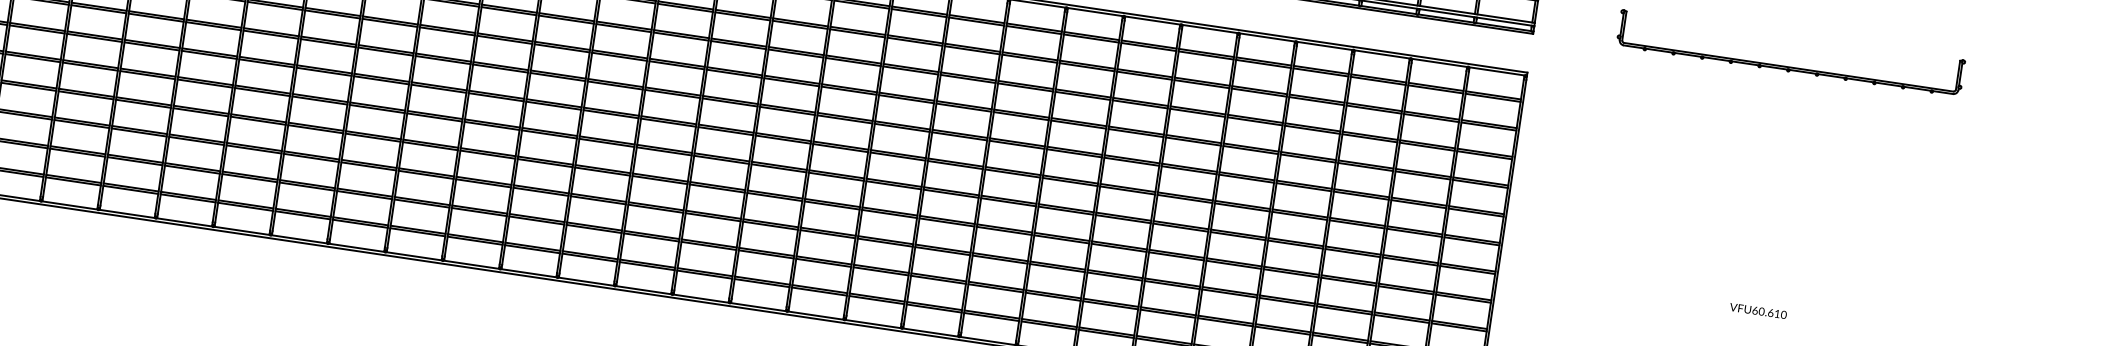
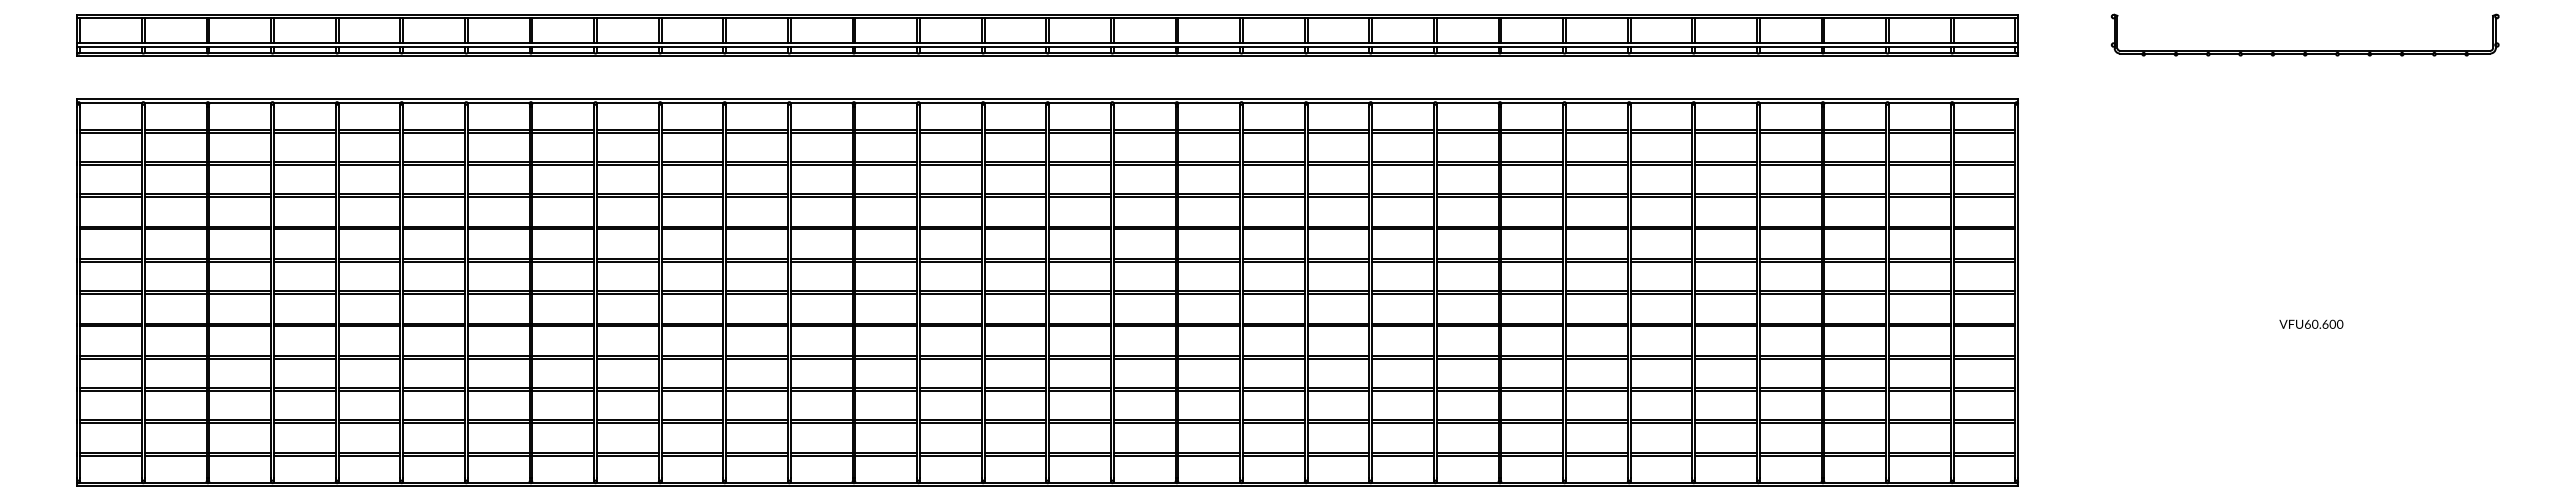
text: (1777, 313) -> (2332, 323), VFU60.610 -> VFU60.600

